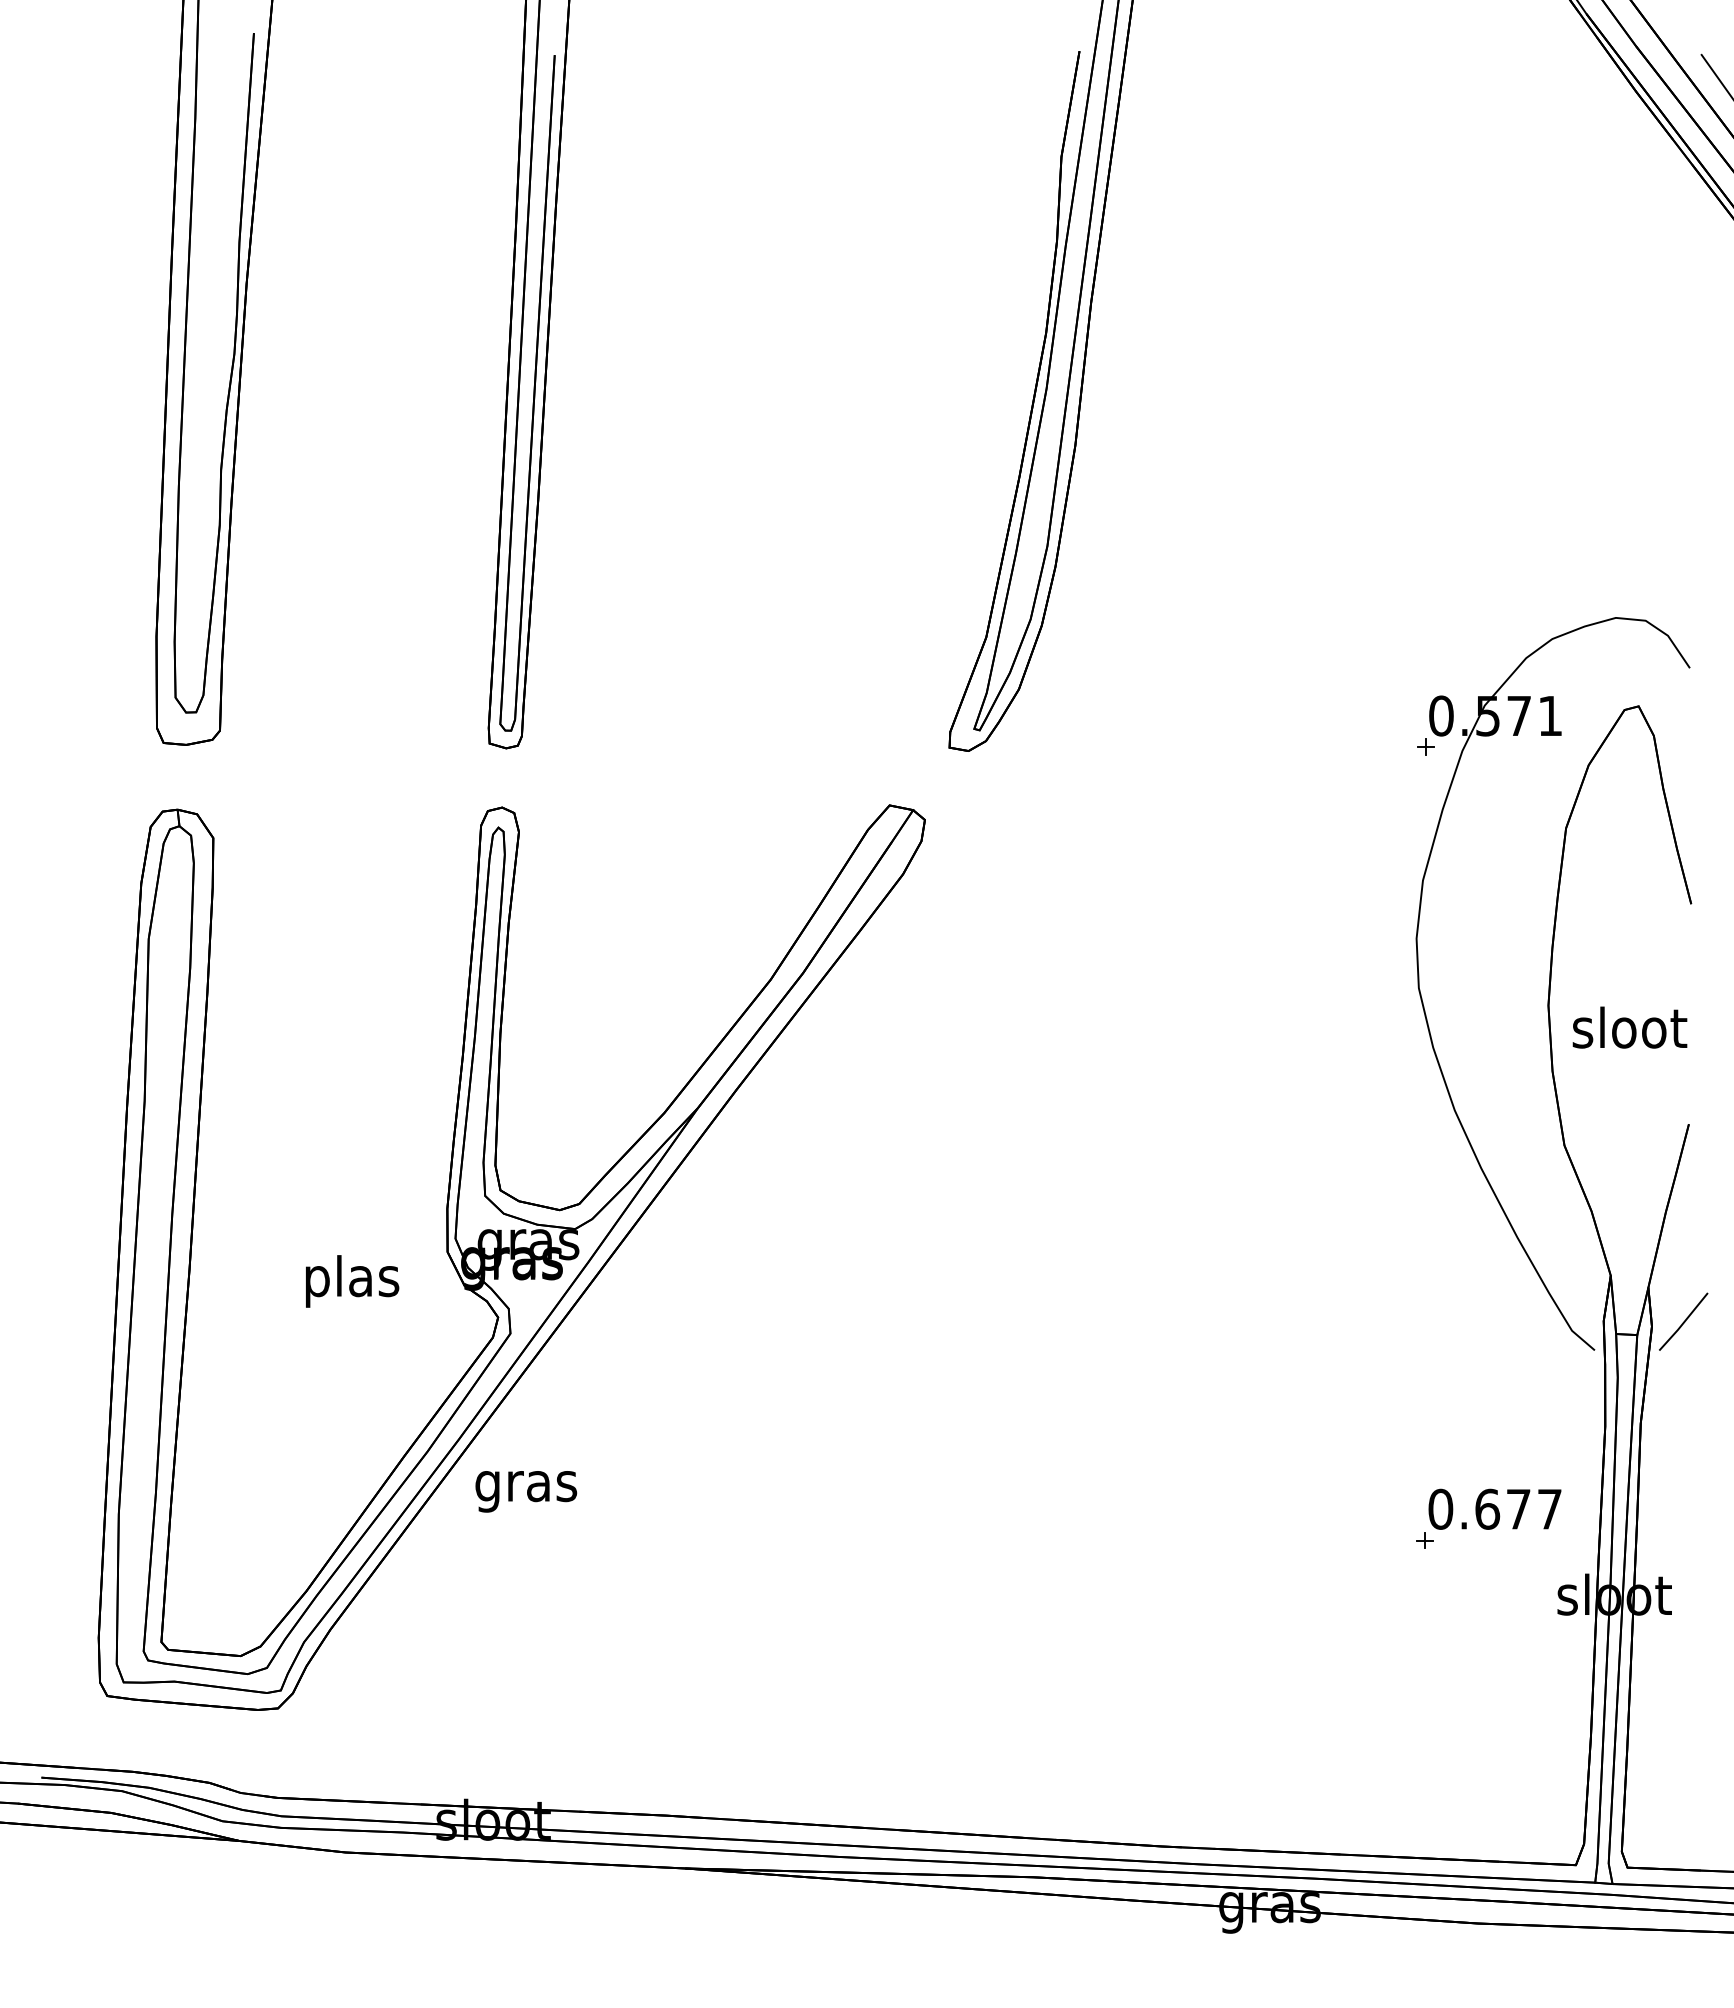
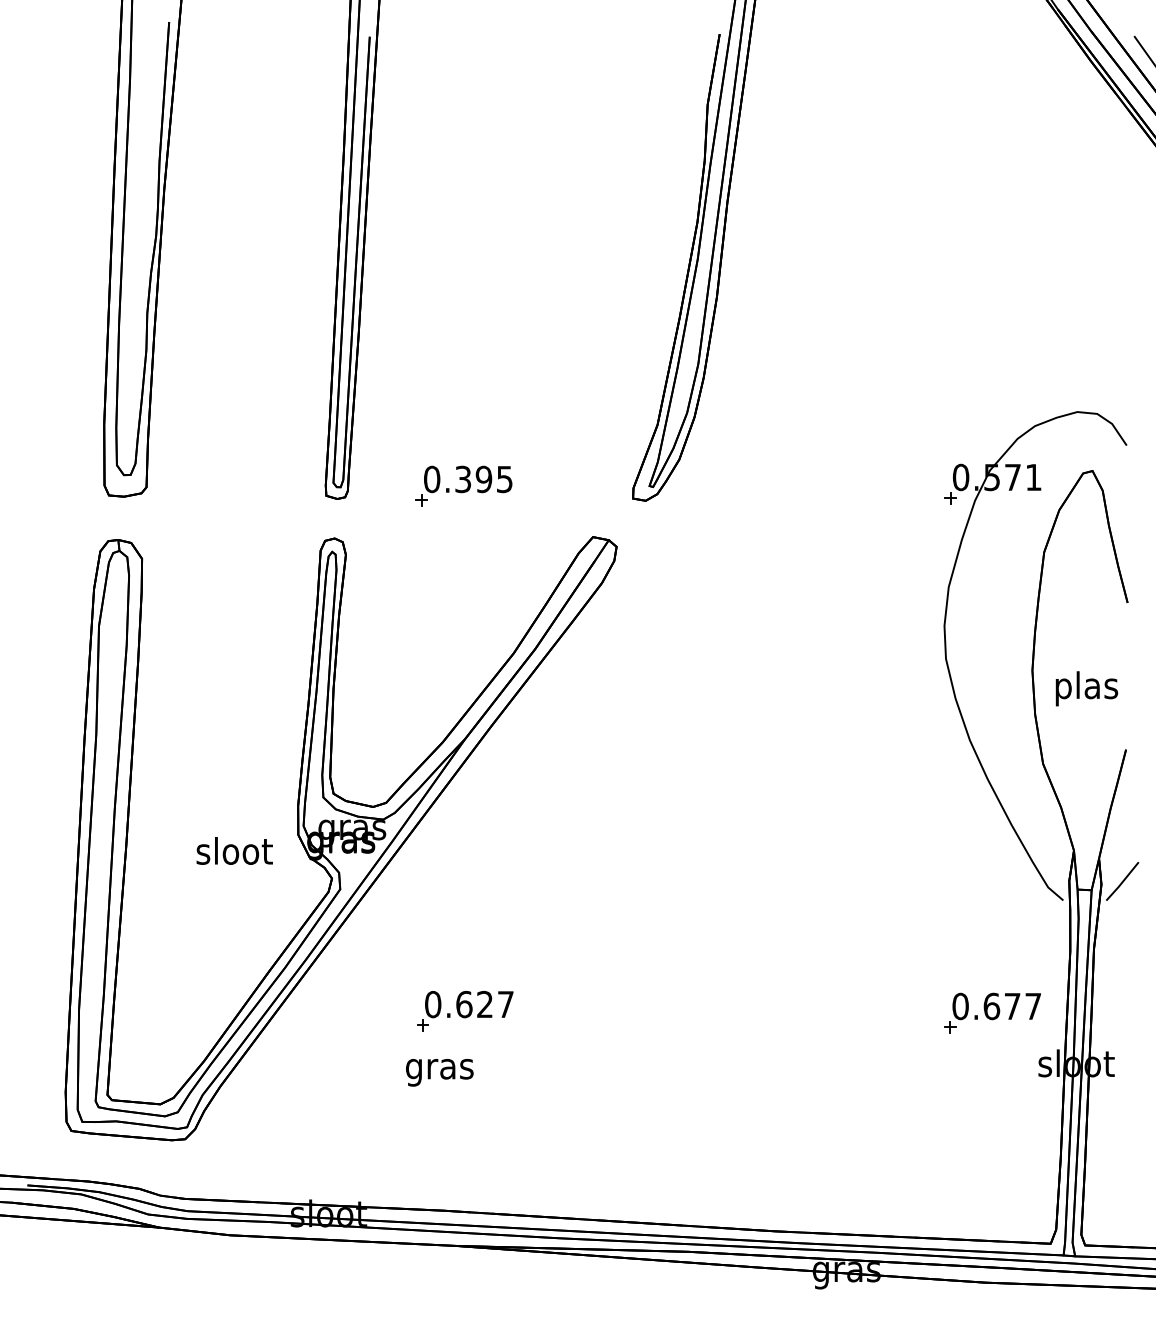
part: (695, 728) -> (463, 485), added
text: (1629, 1032) -> (1086, 688), sloot -> plas
text: (351, 1281) -> (234, 854), plas -> sloot
text: (525, 1491) -> (439, 1072), moved
part: (698, 1516) -> (465, 1011), added

